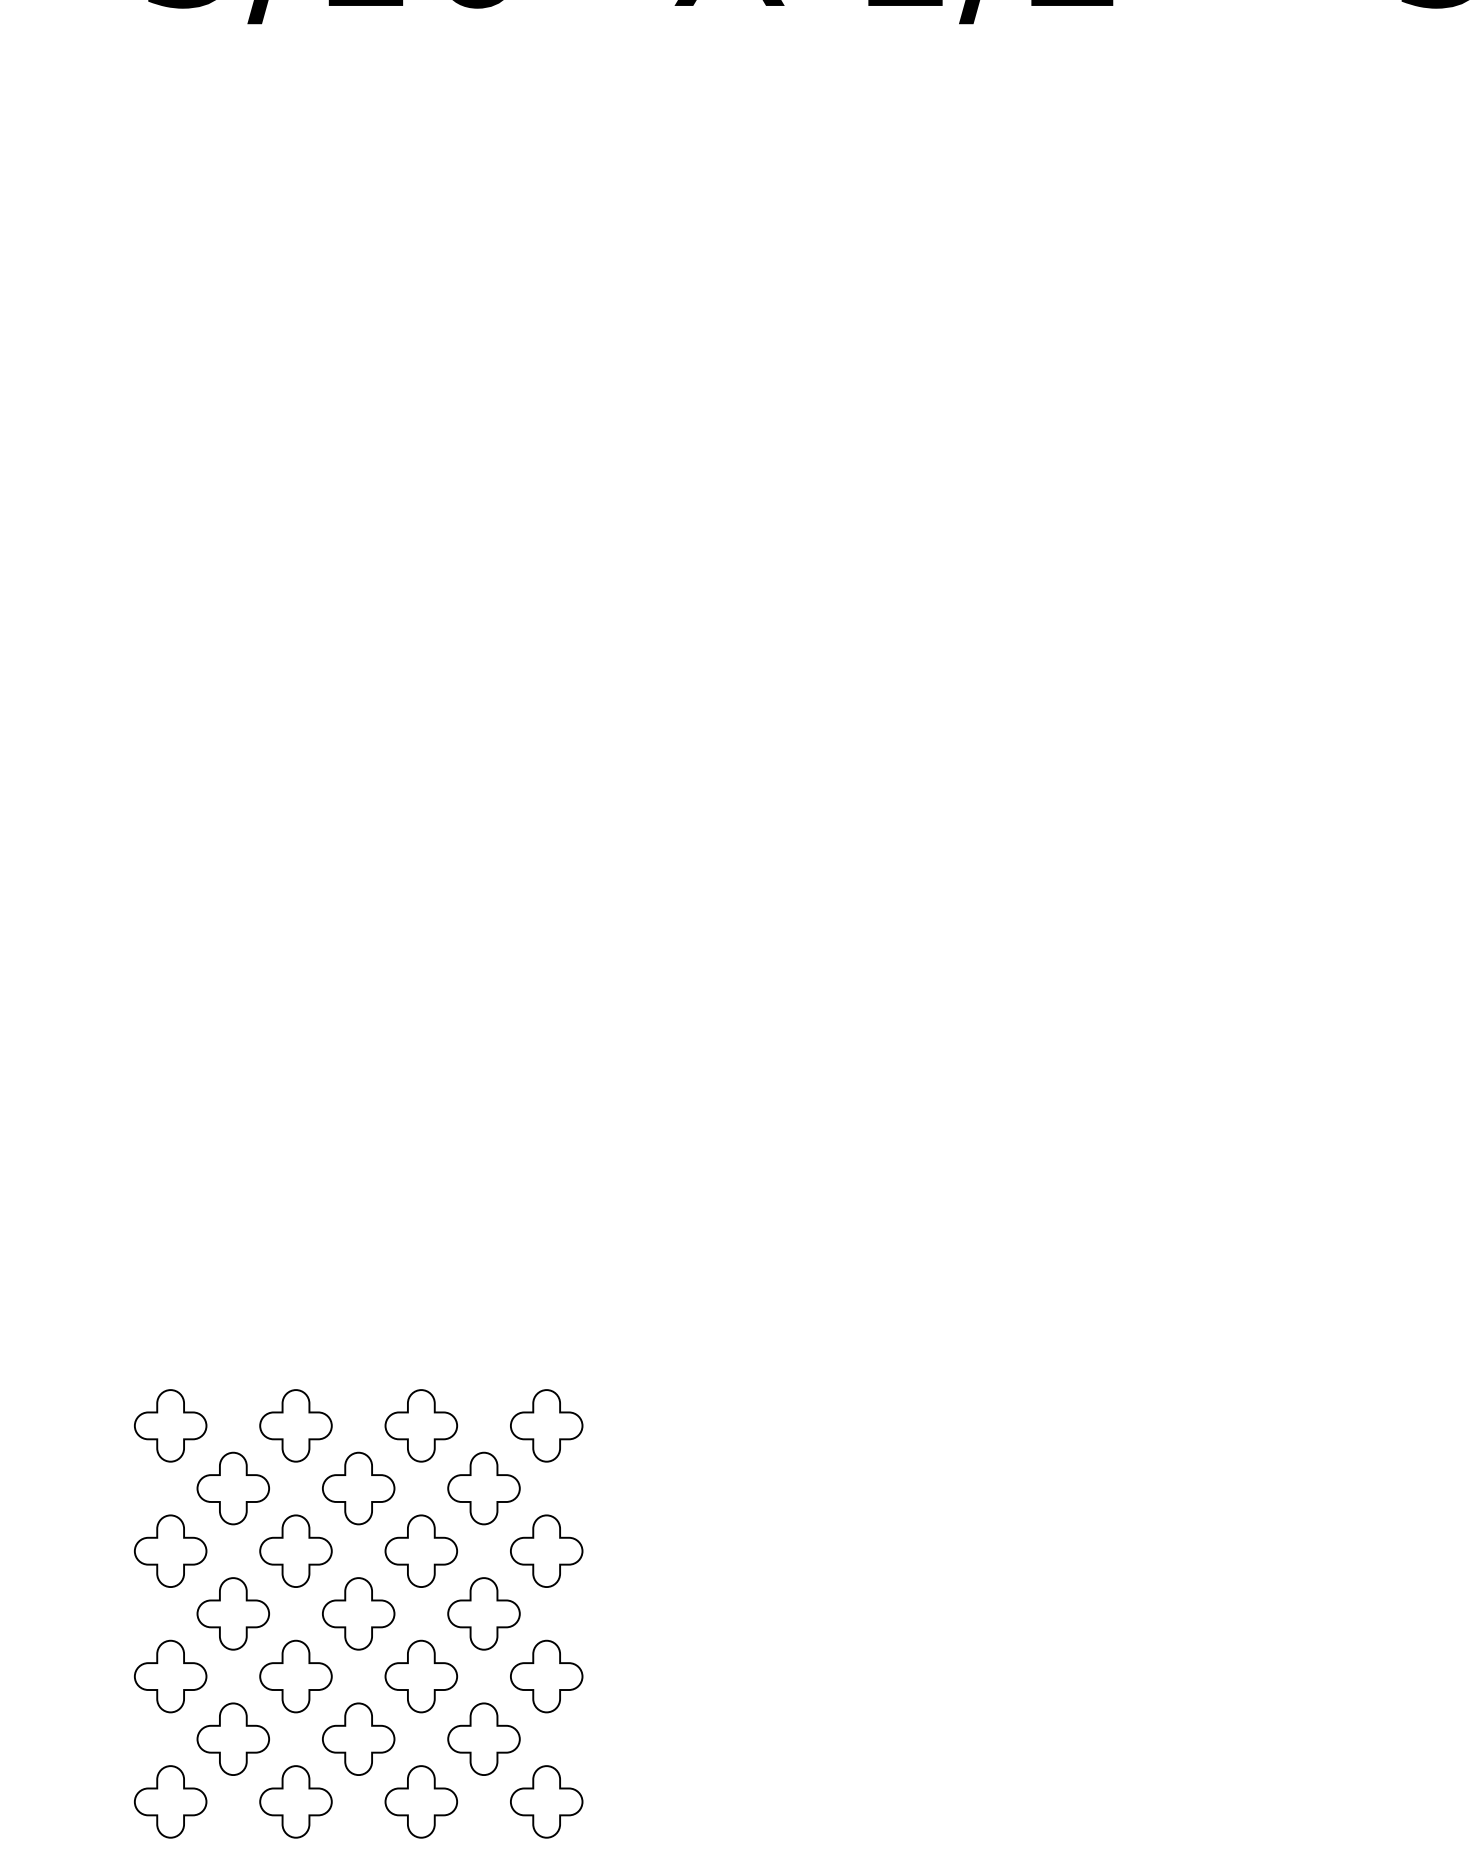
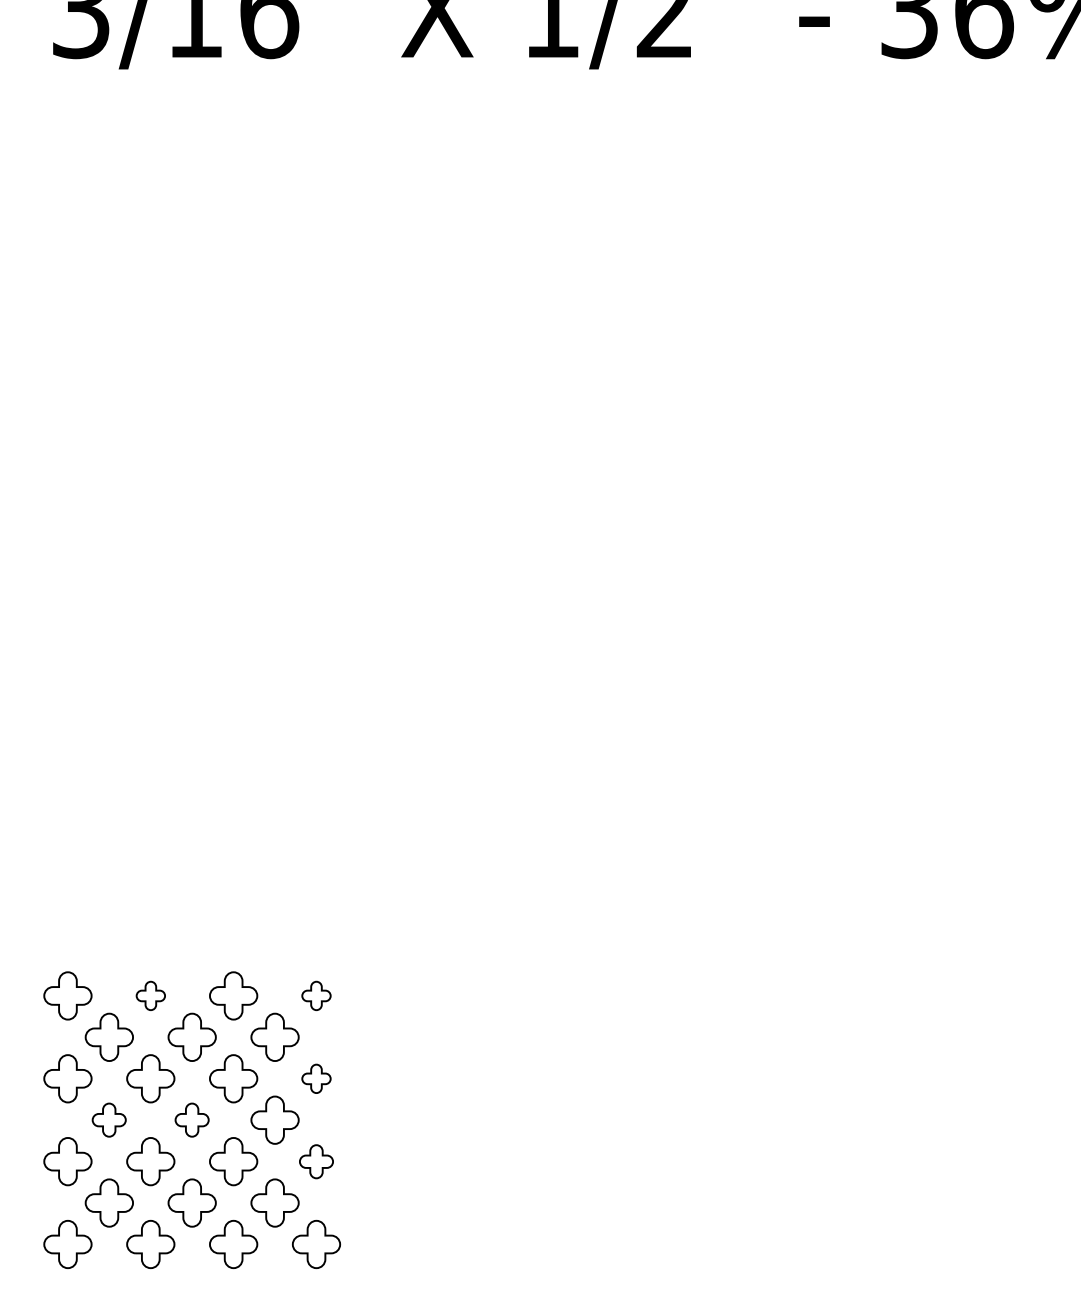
part: (295, 1425) -> (150, 995), size x0.6
part: (546, 1425) -> (316, 995), size x0.6
part: (546, 1550) -> (316, 1078), size x0.6
part: (232, 1612) -> (108, 1119), size x0.7
part: (357, 1612) -> (191, 1119), size x0.7
part: (546, 1676) -> (316, 1161), size x0.7

